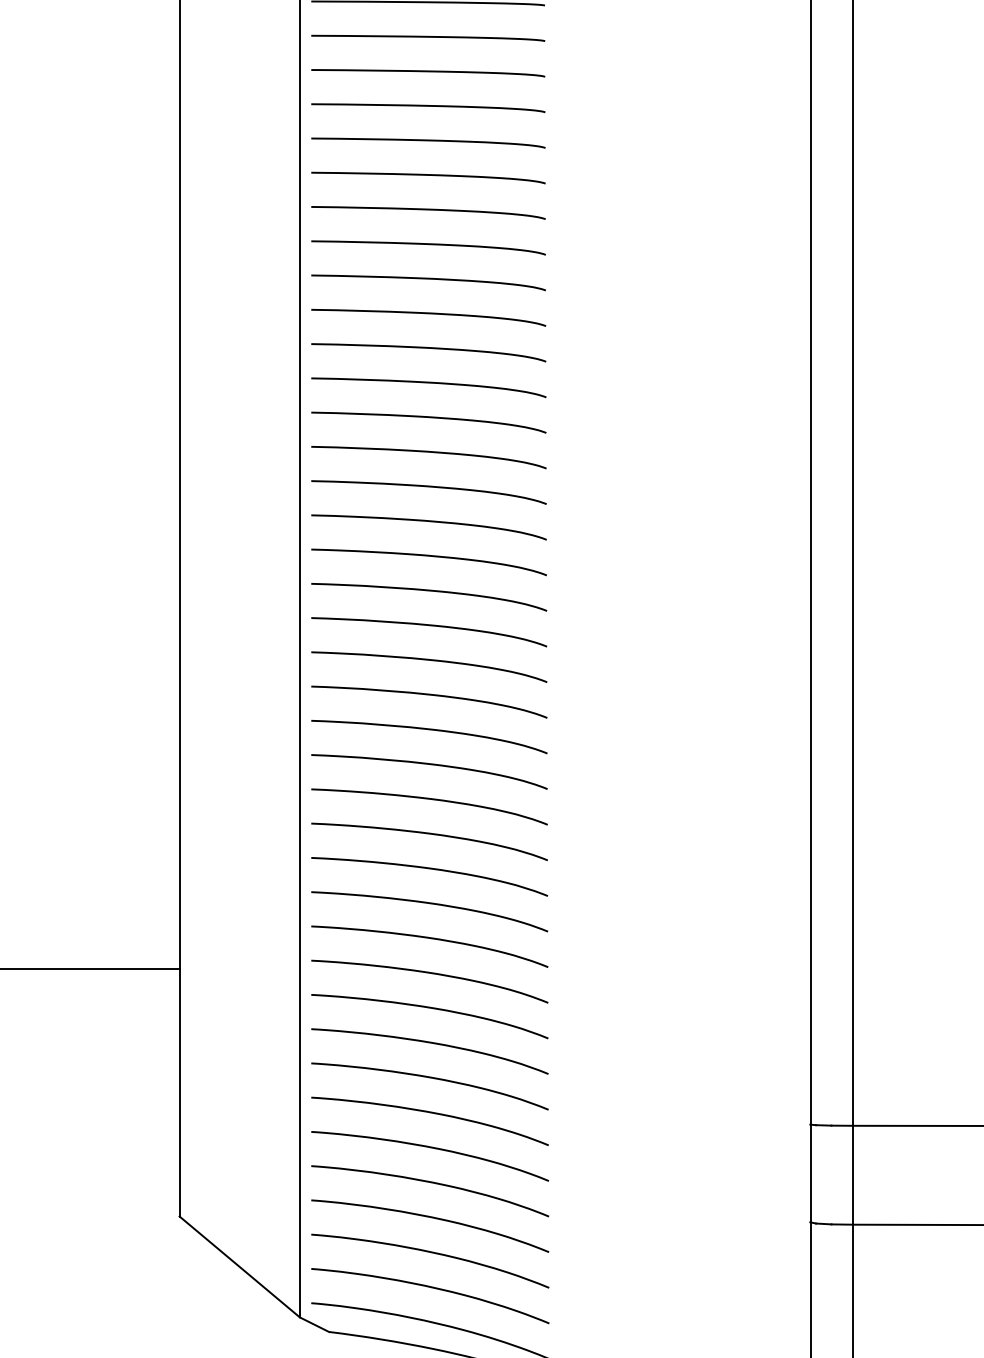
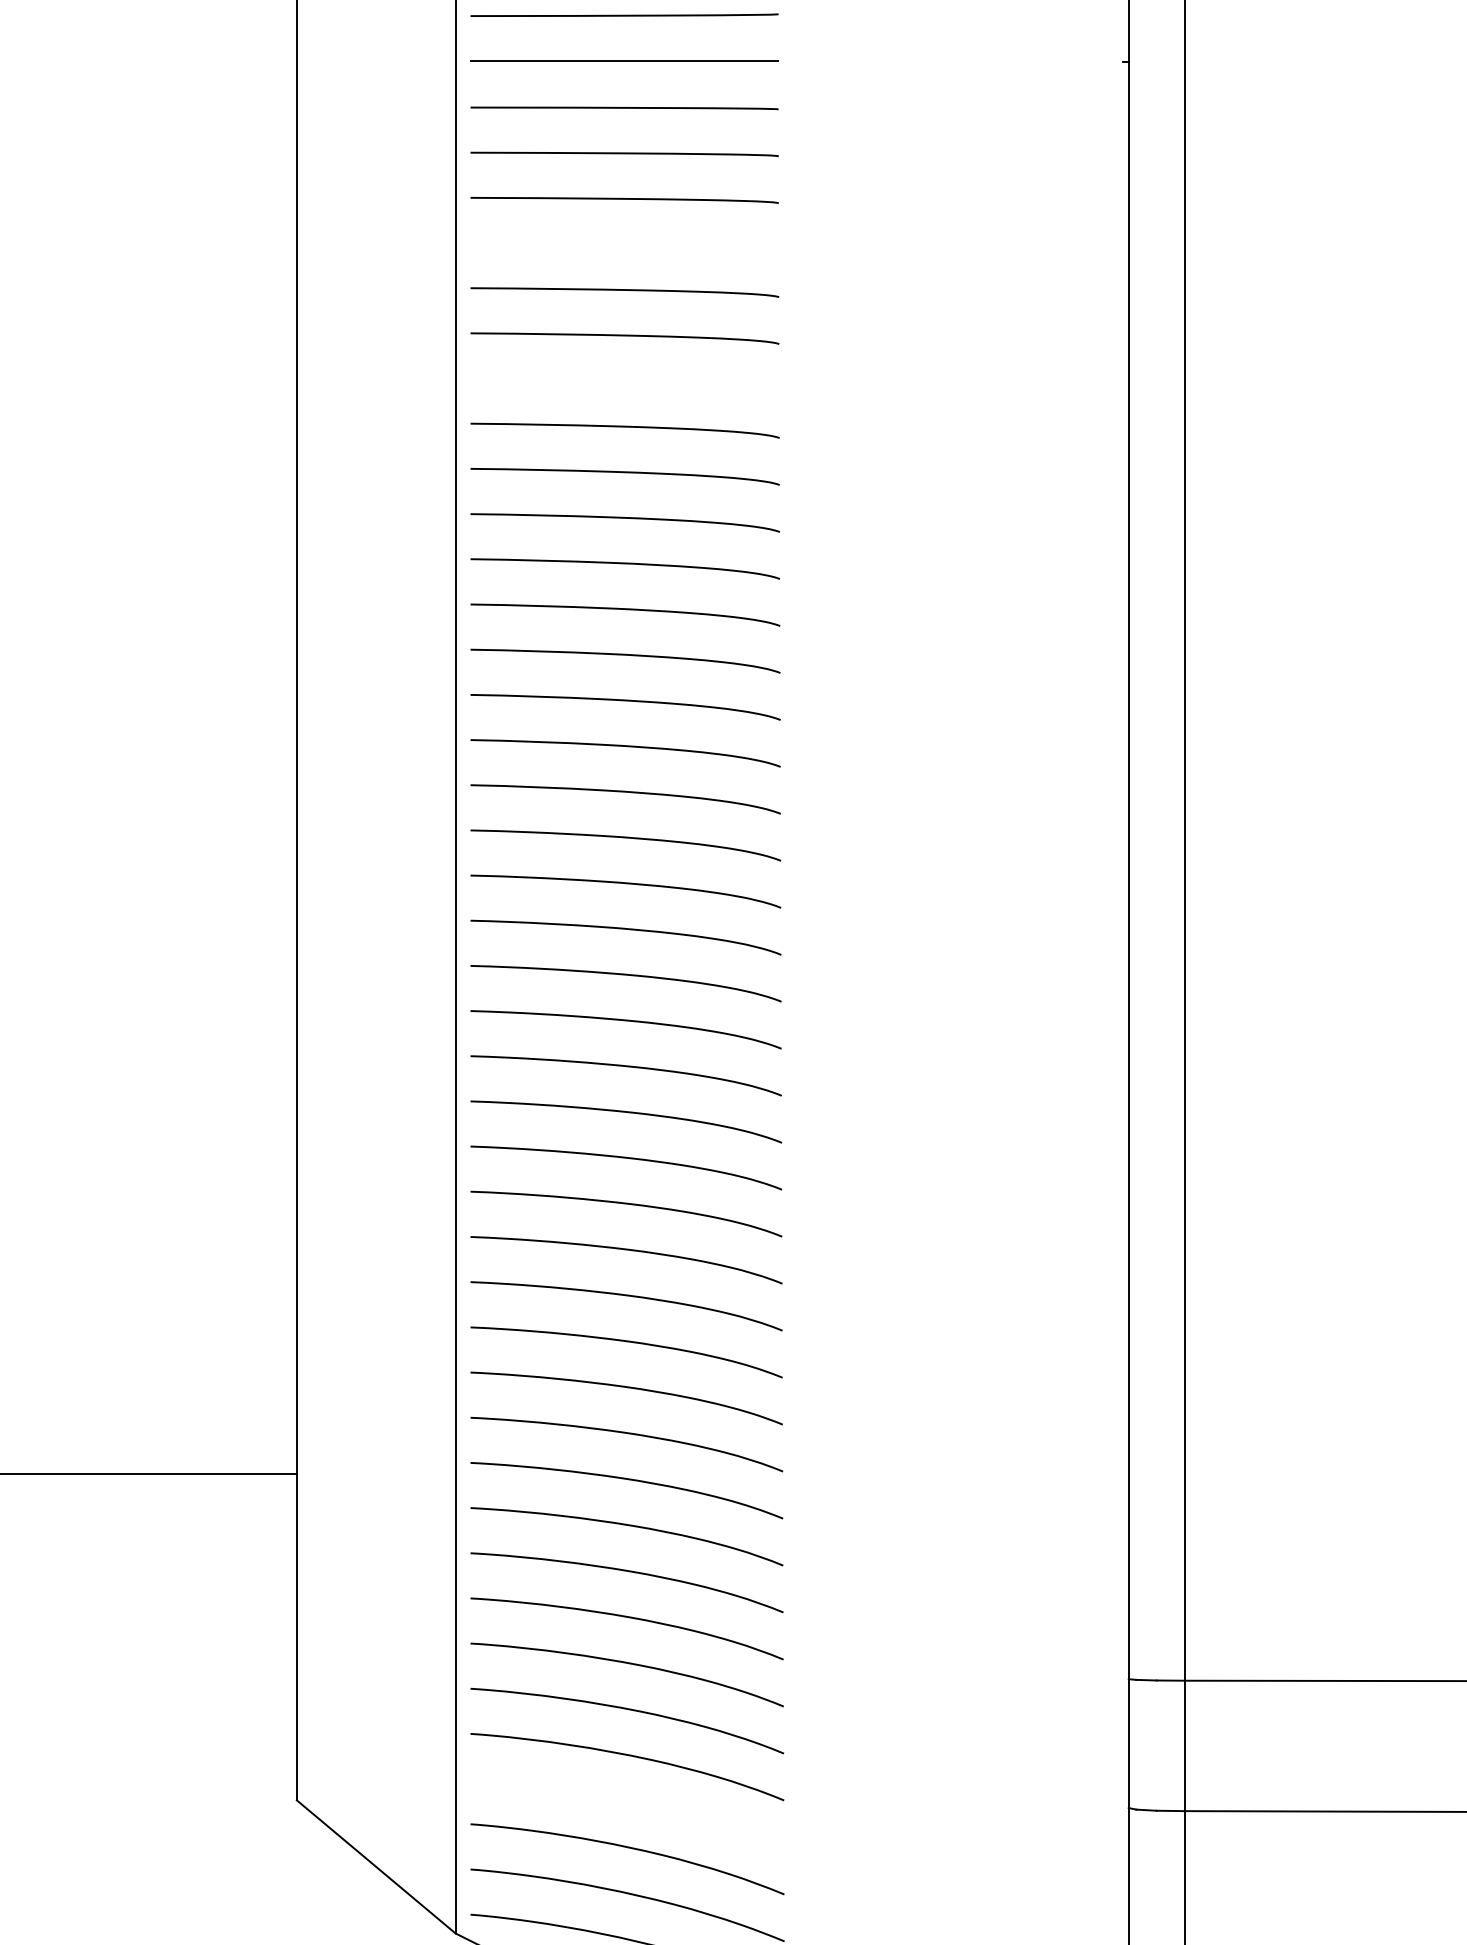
curve: (428, 37) -> (624, 245), removed
curve: (428, 140) -> (624, 381), removed
curve: (431, 1218) -> (628, 1802), removed

